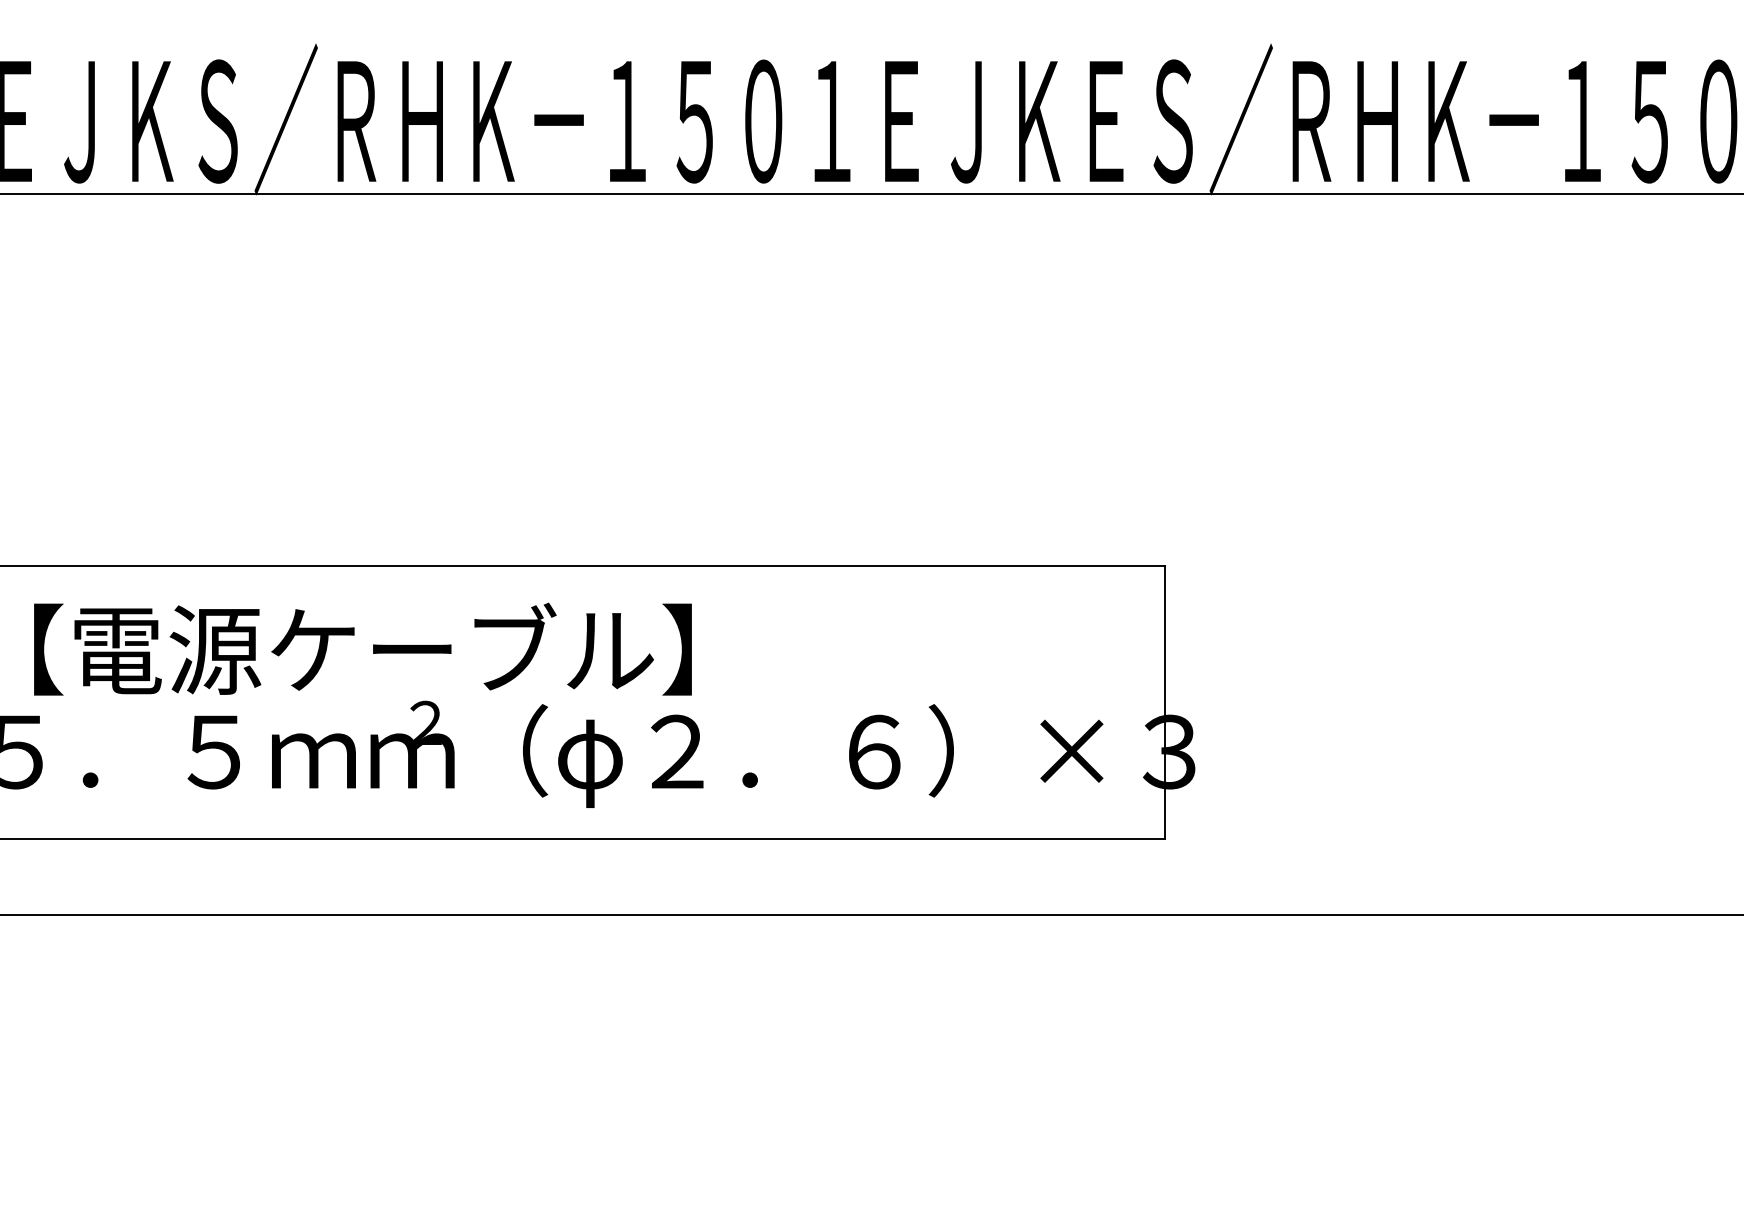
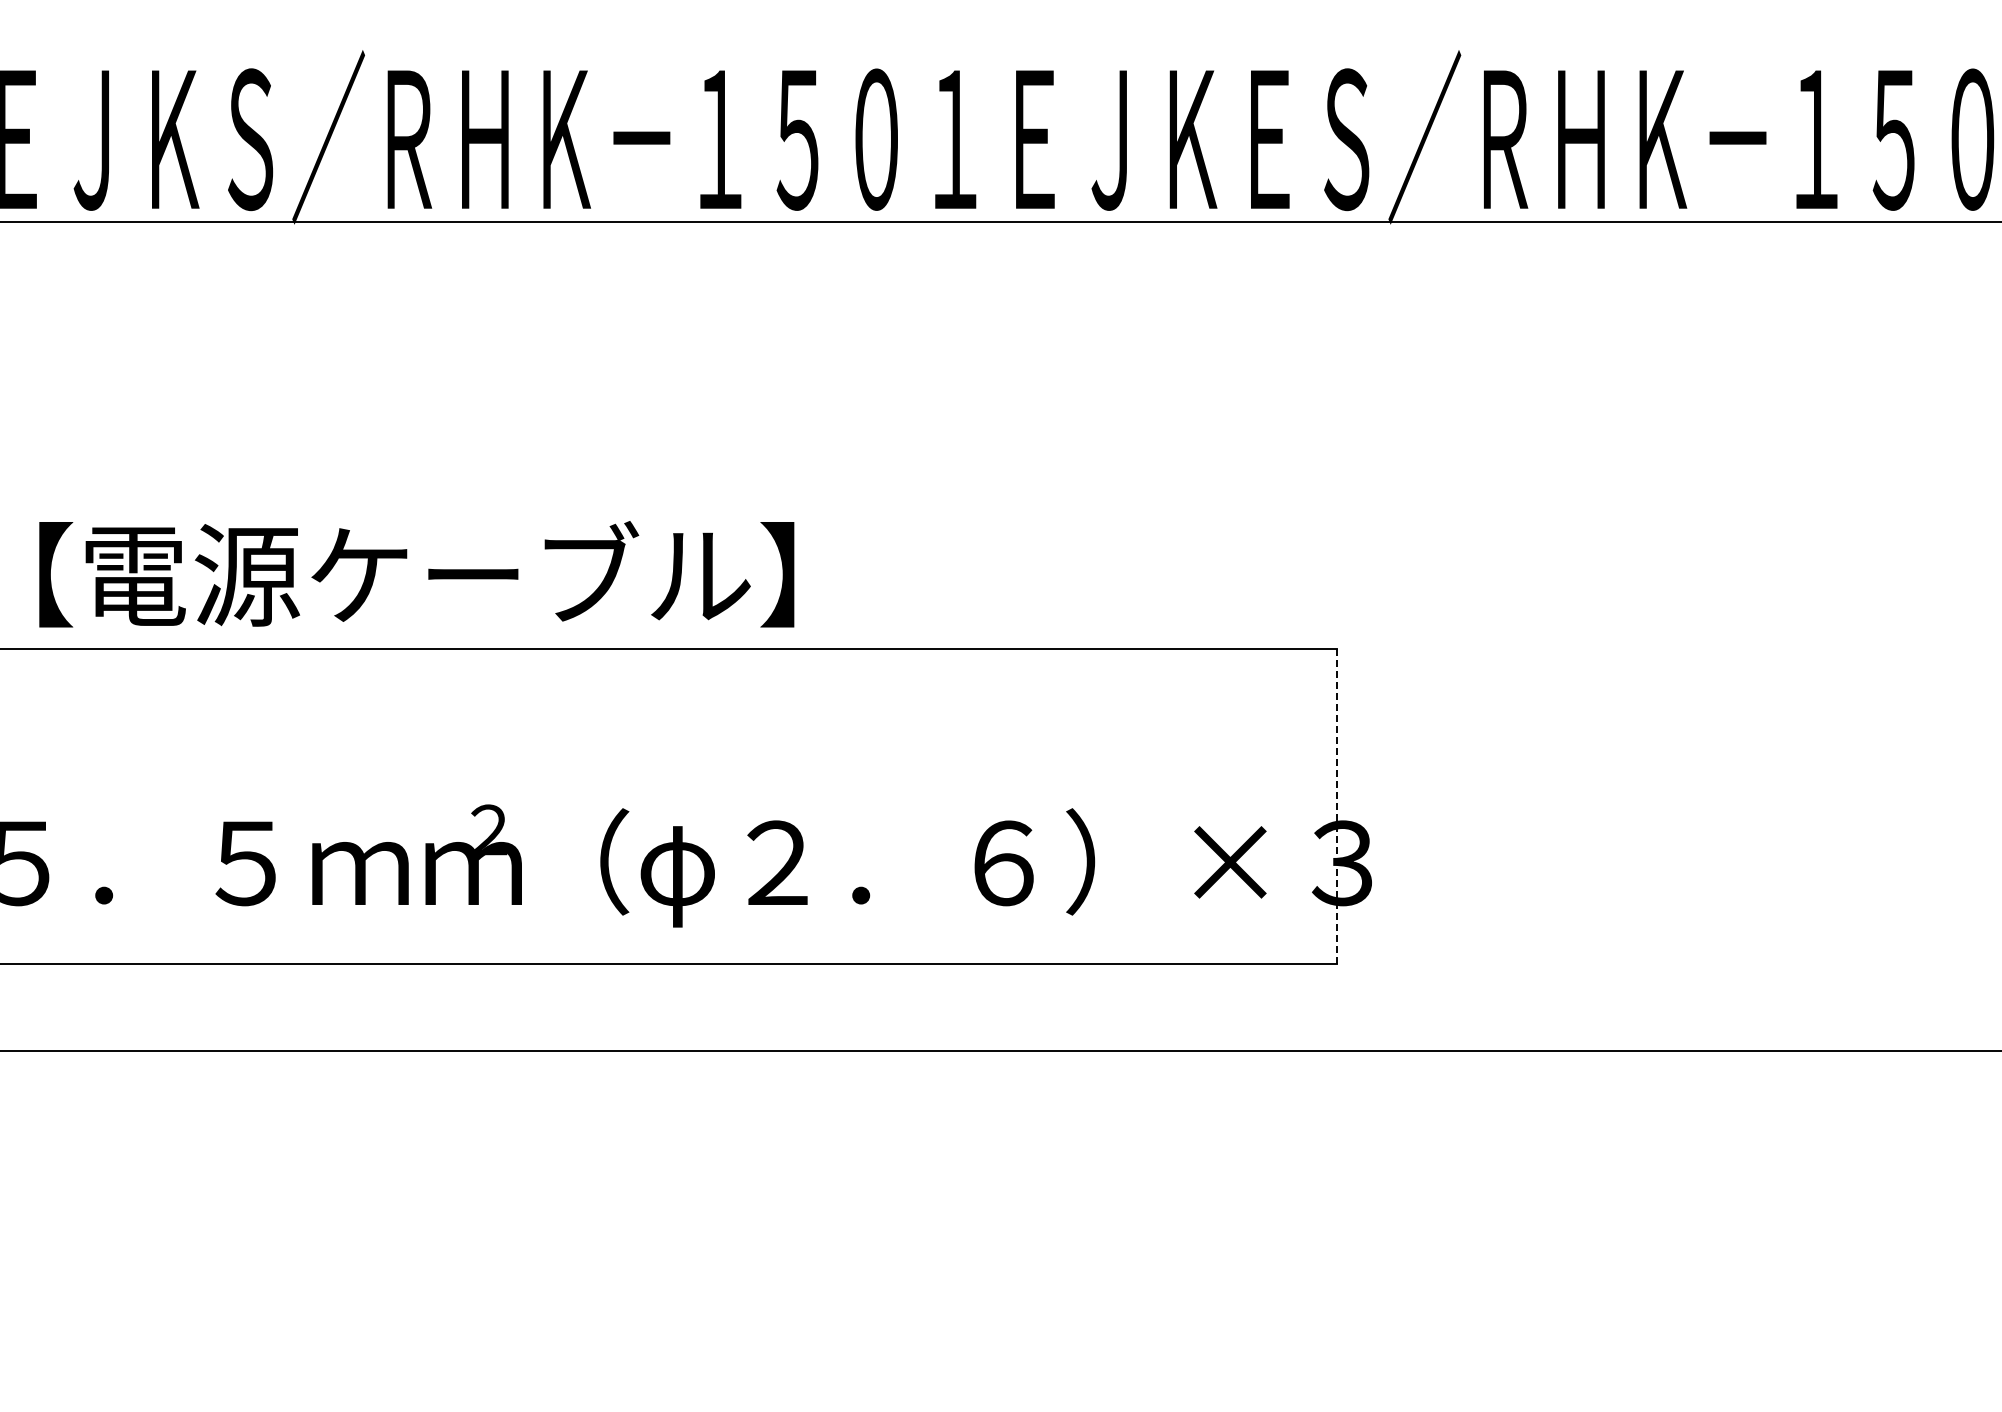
text: (362, 649) -> (416, 574), moved
line: (1165, 701) -> (1337, 805), solid -> dashed

